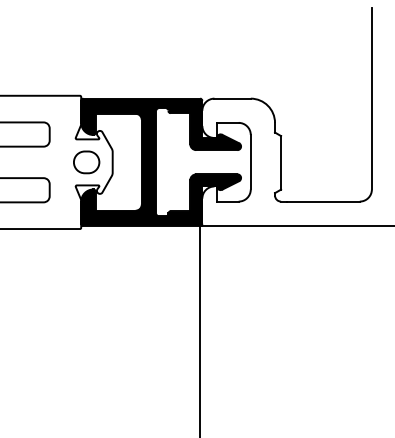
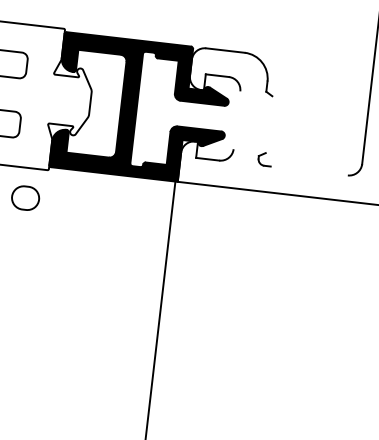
part: (86, 162) -> (25, 198), moved
line: (250, 162) -> (236, 120), removed
line: (281, 162) -> (269, 124), removed
line: (323, 201) -> (309, 170), removed

